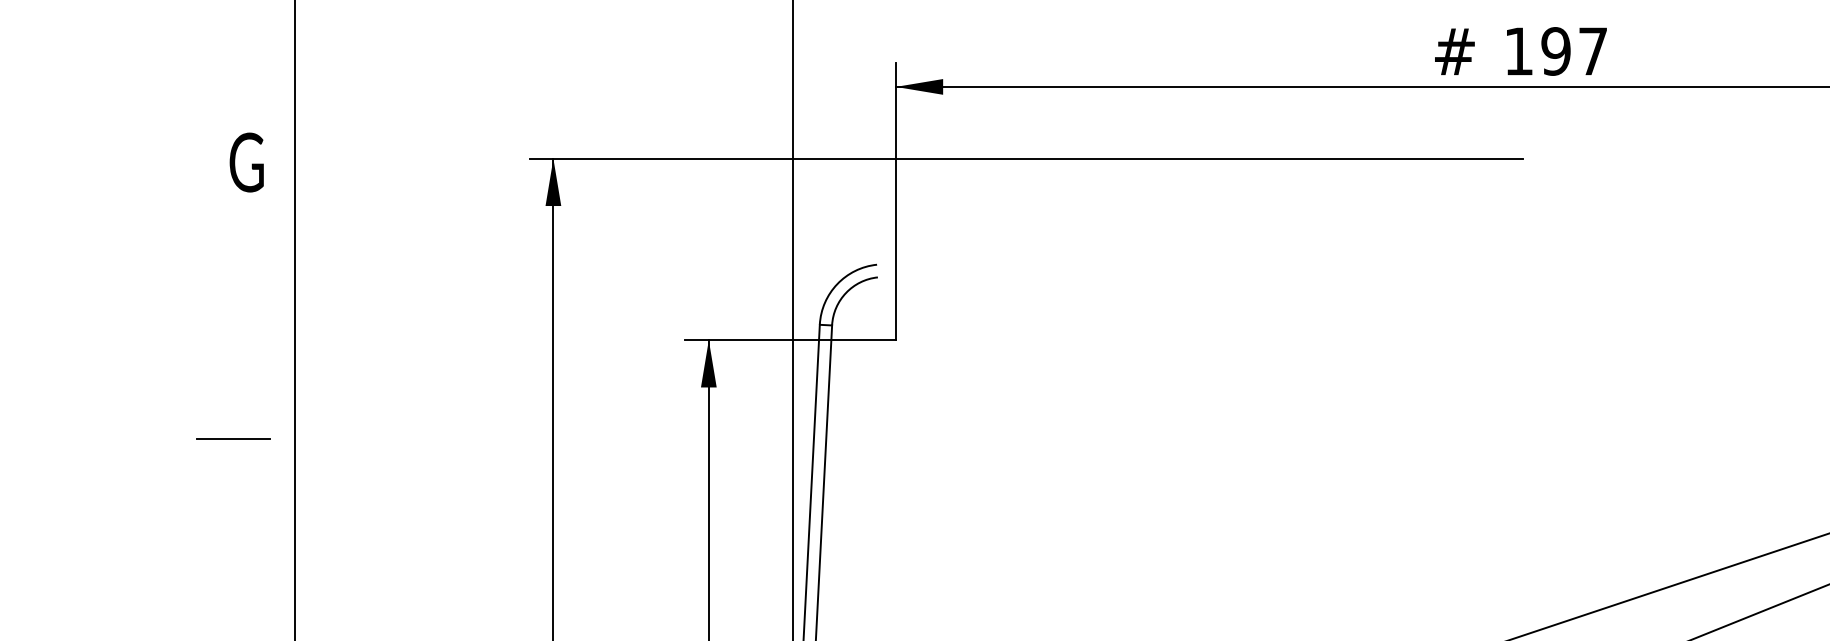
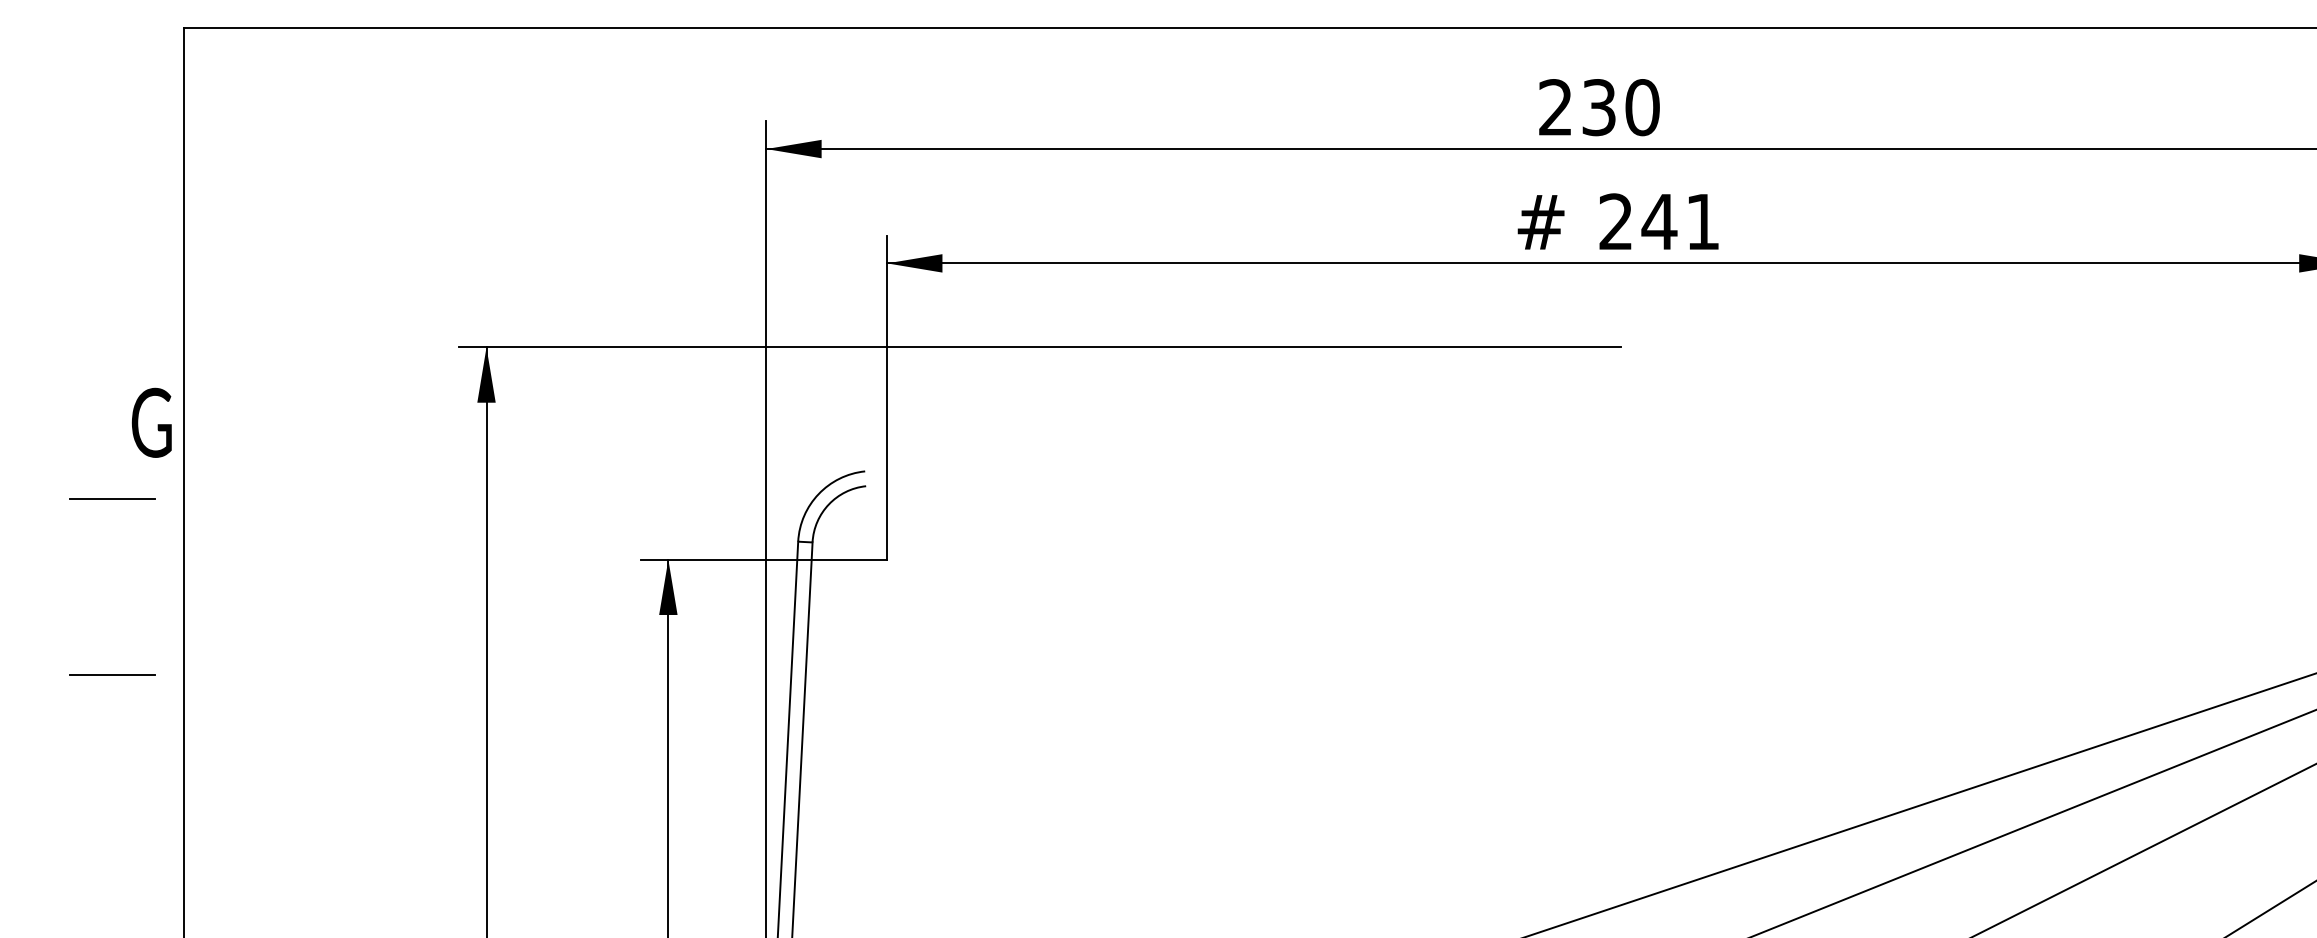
text: (1555, 51) -> (1658, 221), 197 -> 241
text: (246, 162) -> (151, 422), moved
line: (233, 287) -> (112, 498), added

